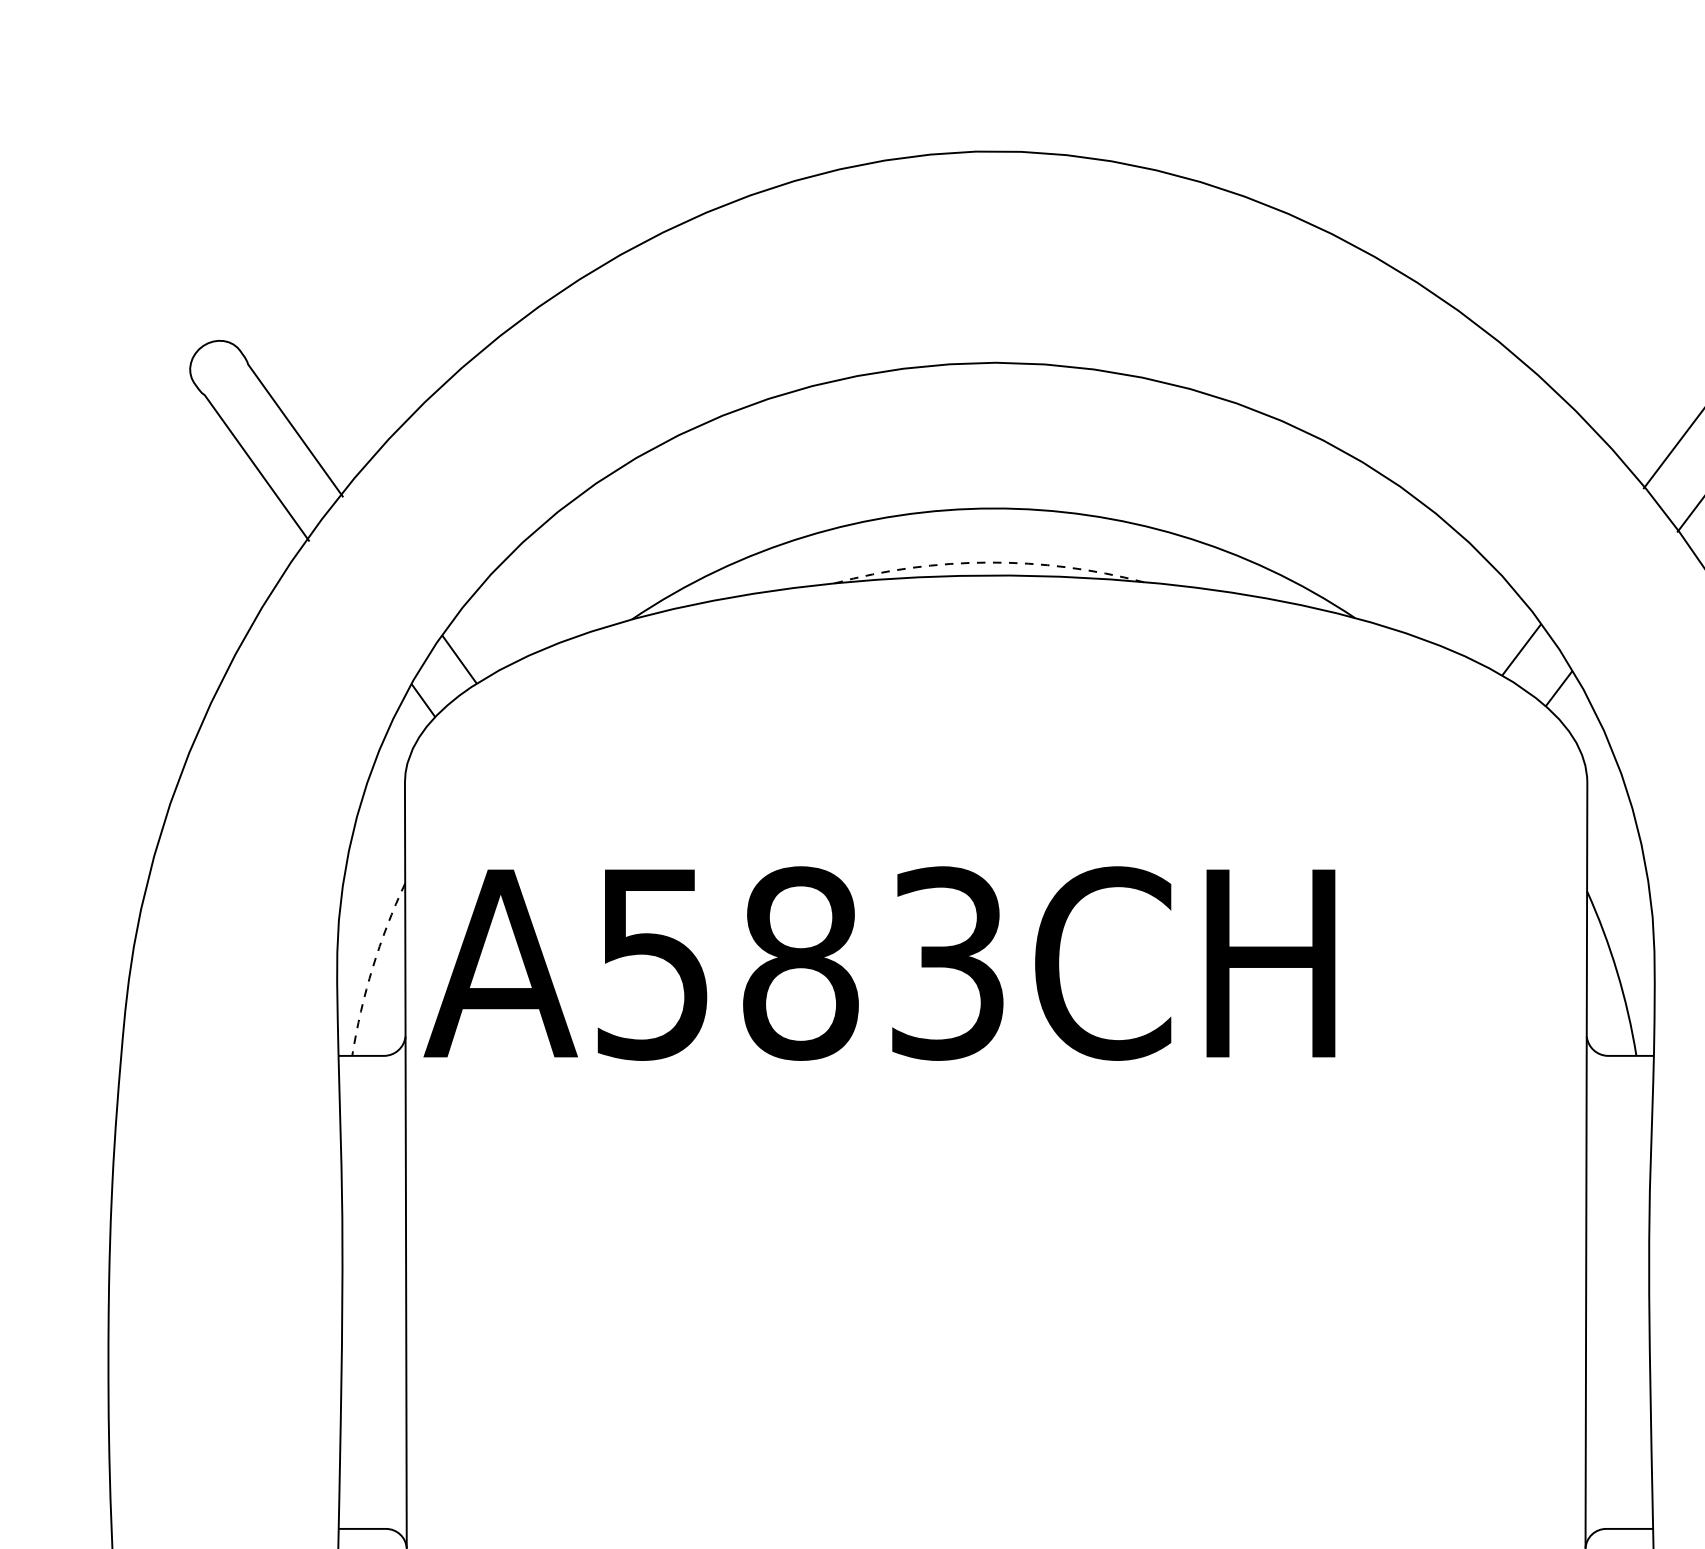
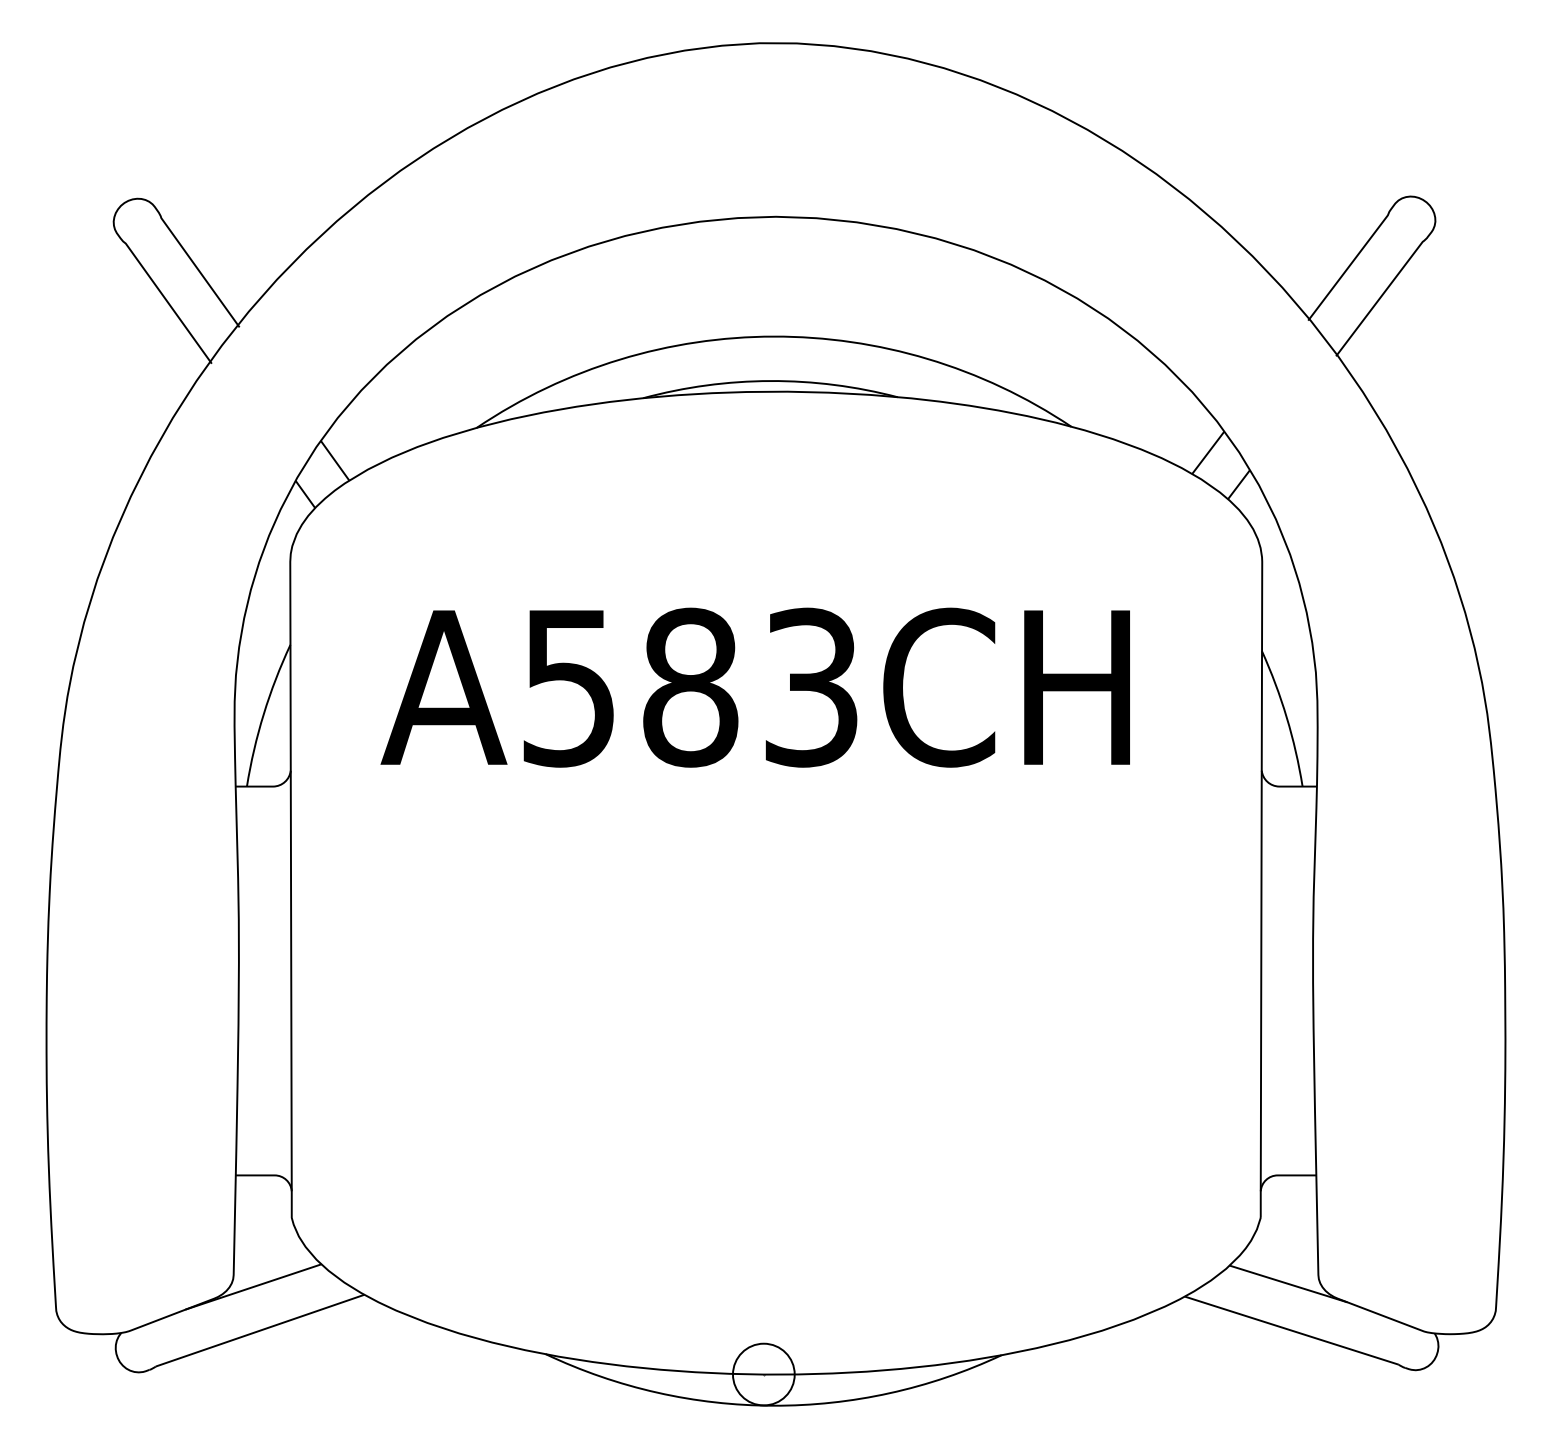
line: (989, 563) -> (770, 381), dashed -> solid
text: (878, 963) -> (754, 687), moved
line: (372, 968) -> (263, 714), dashed -> solid

